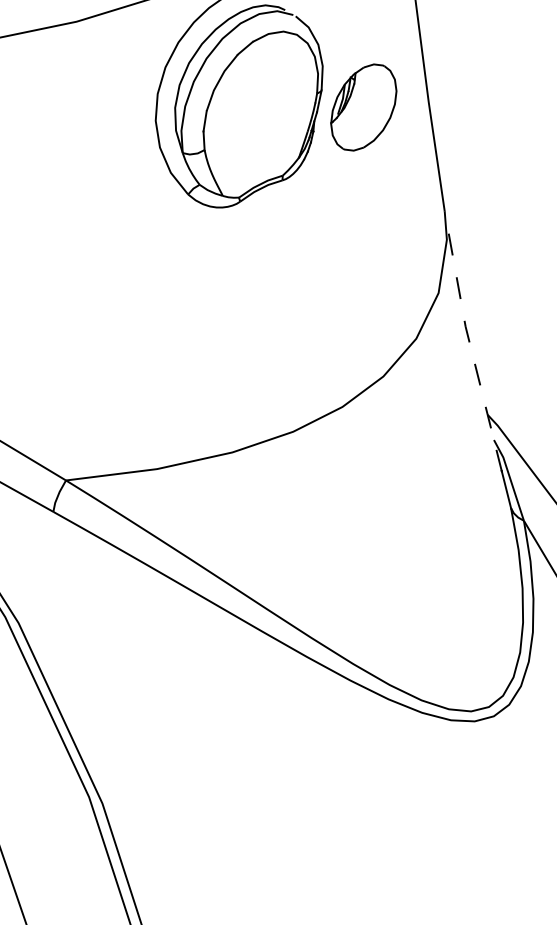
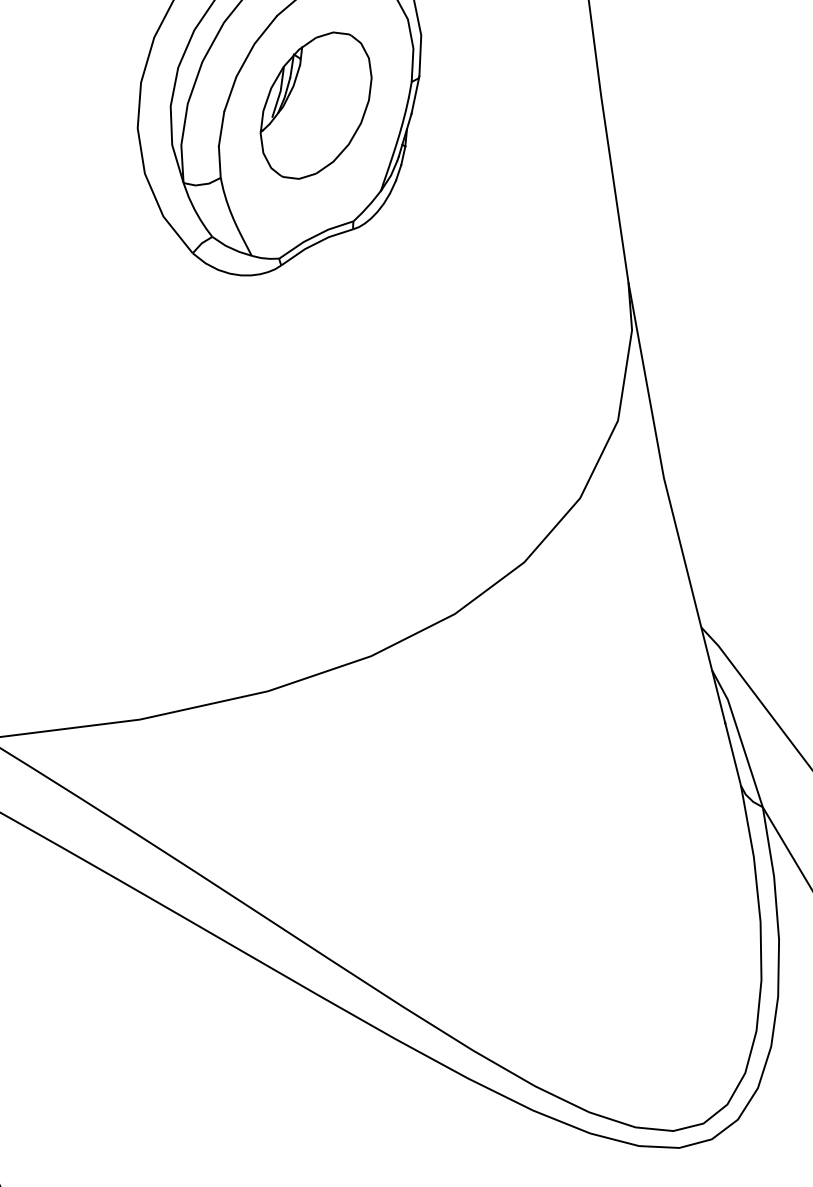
part: (363, 107) -> (315, 105), moved
line: (469, 341) -> (670, 502), dashed -> solid

